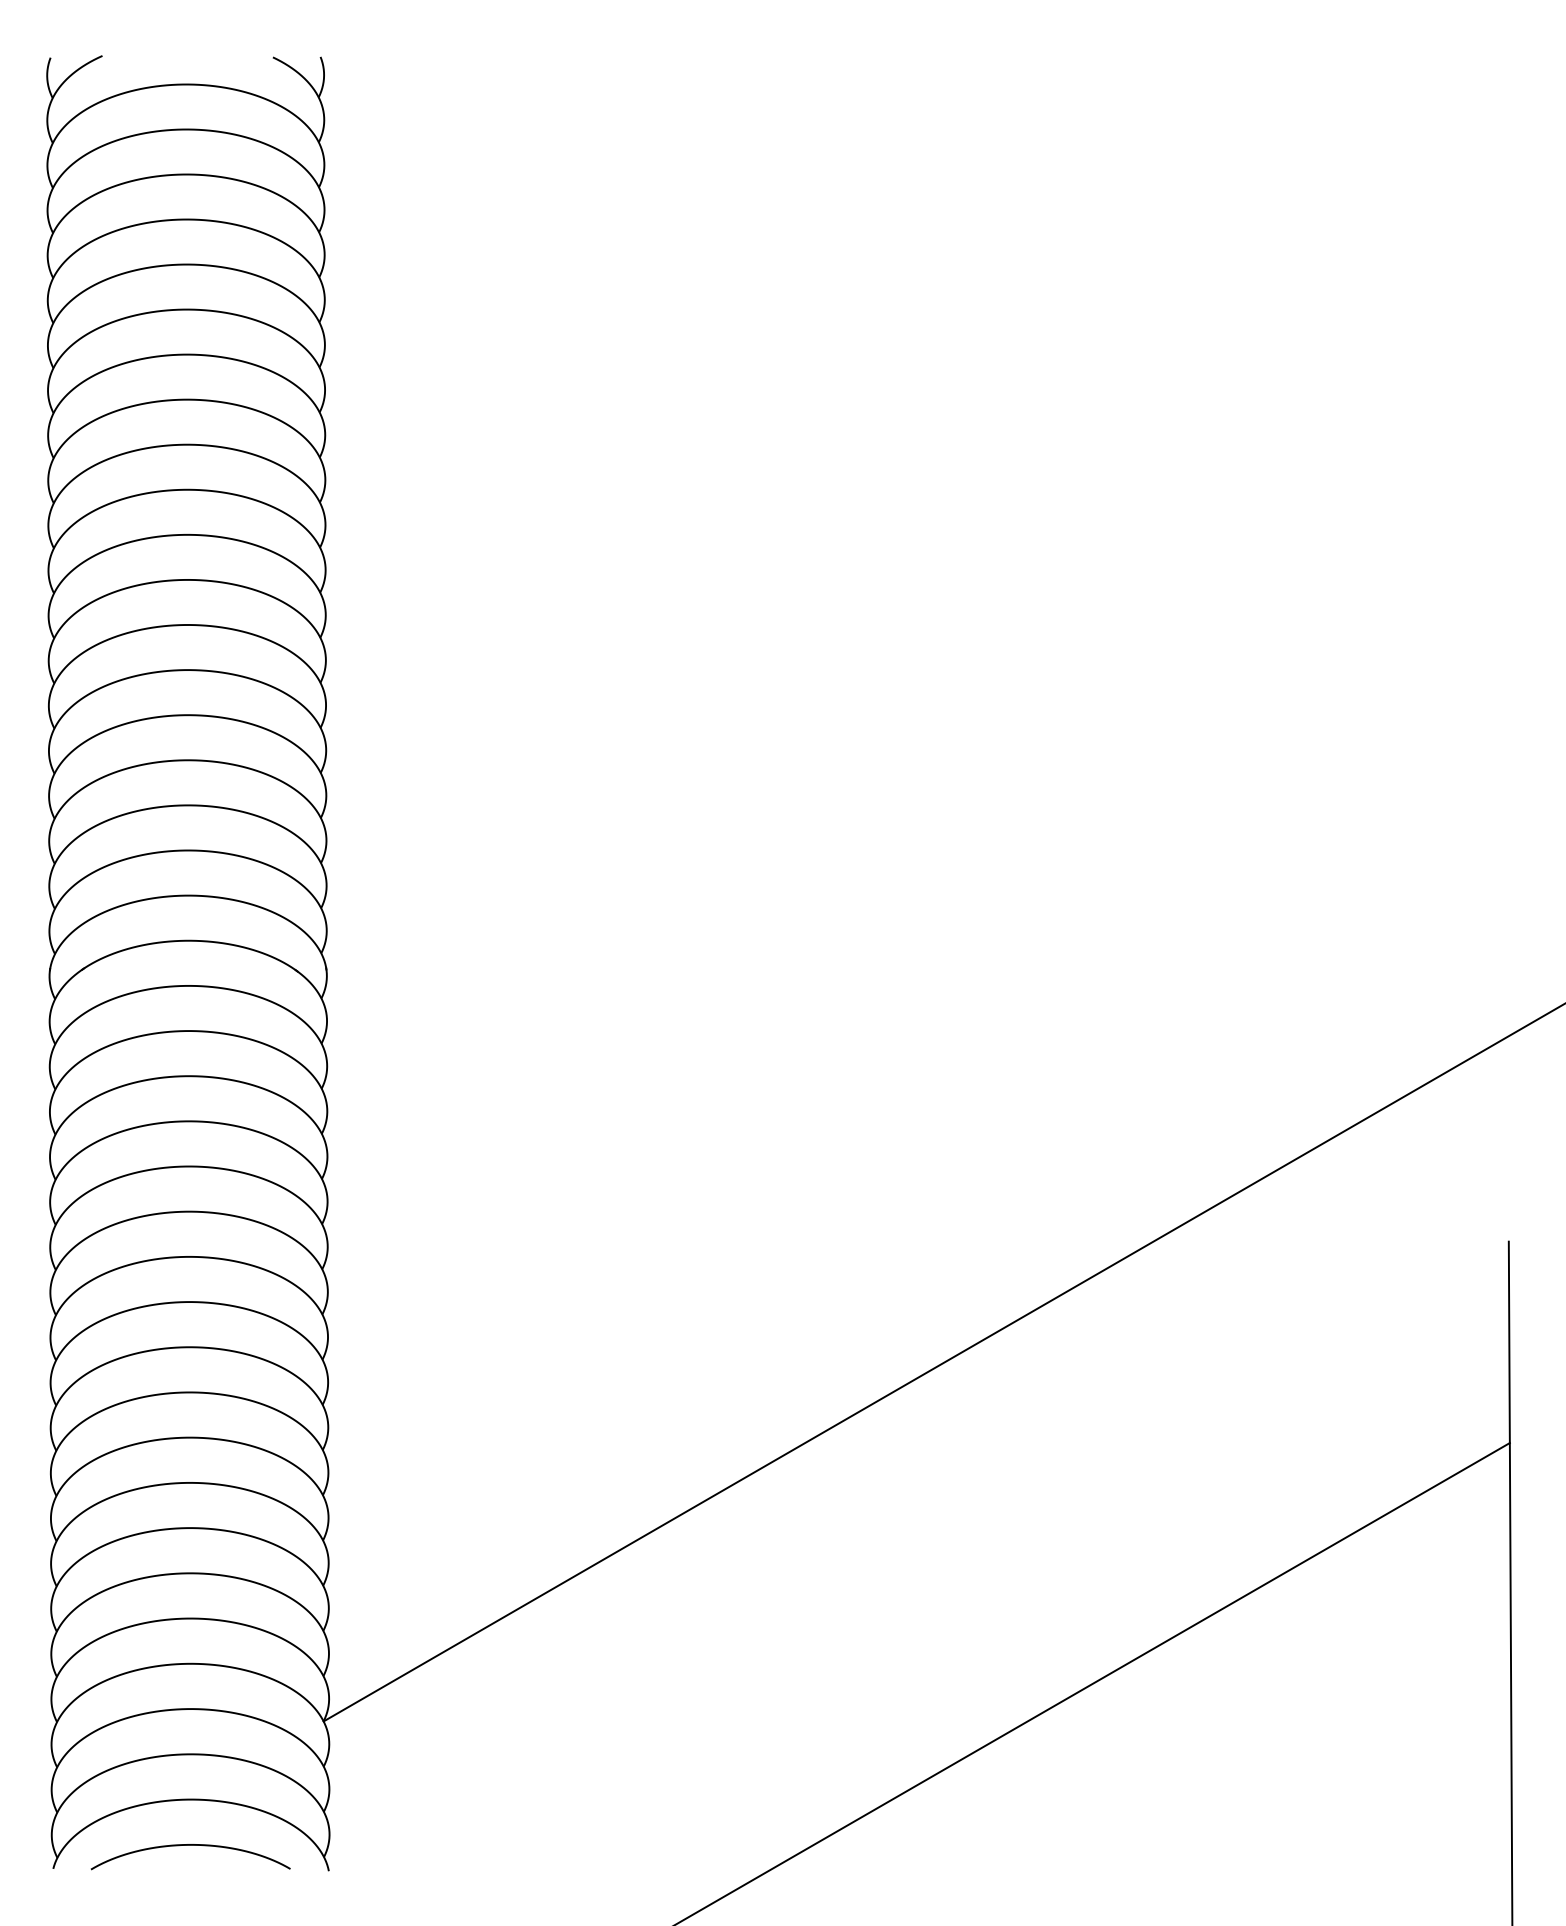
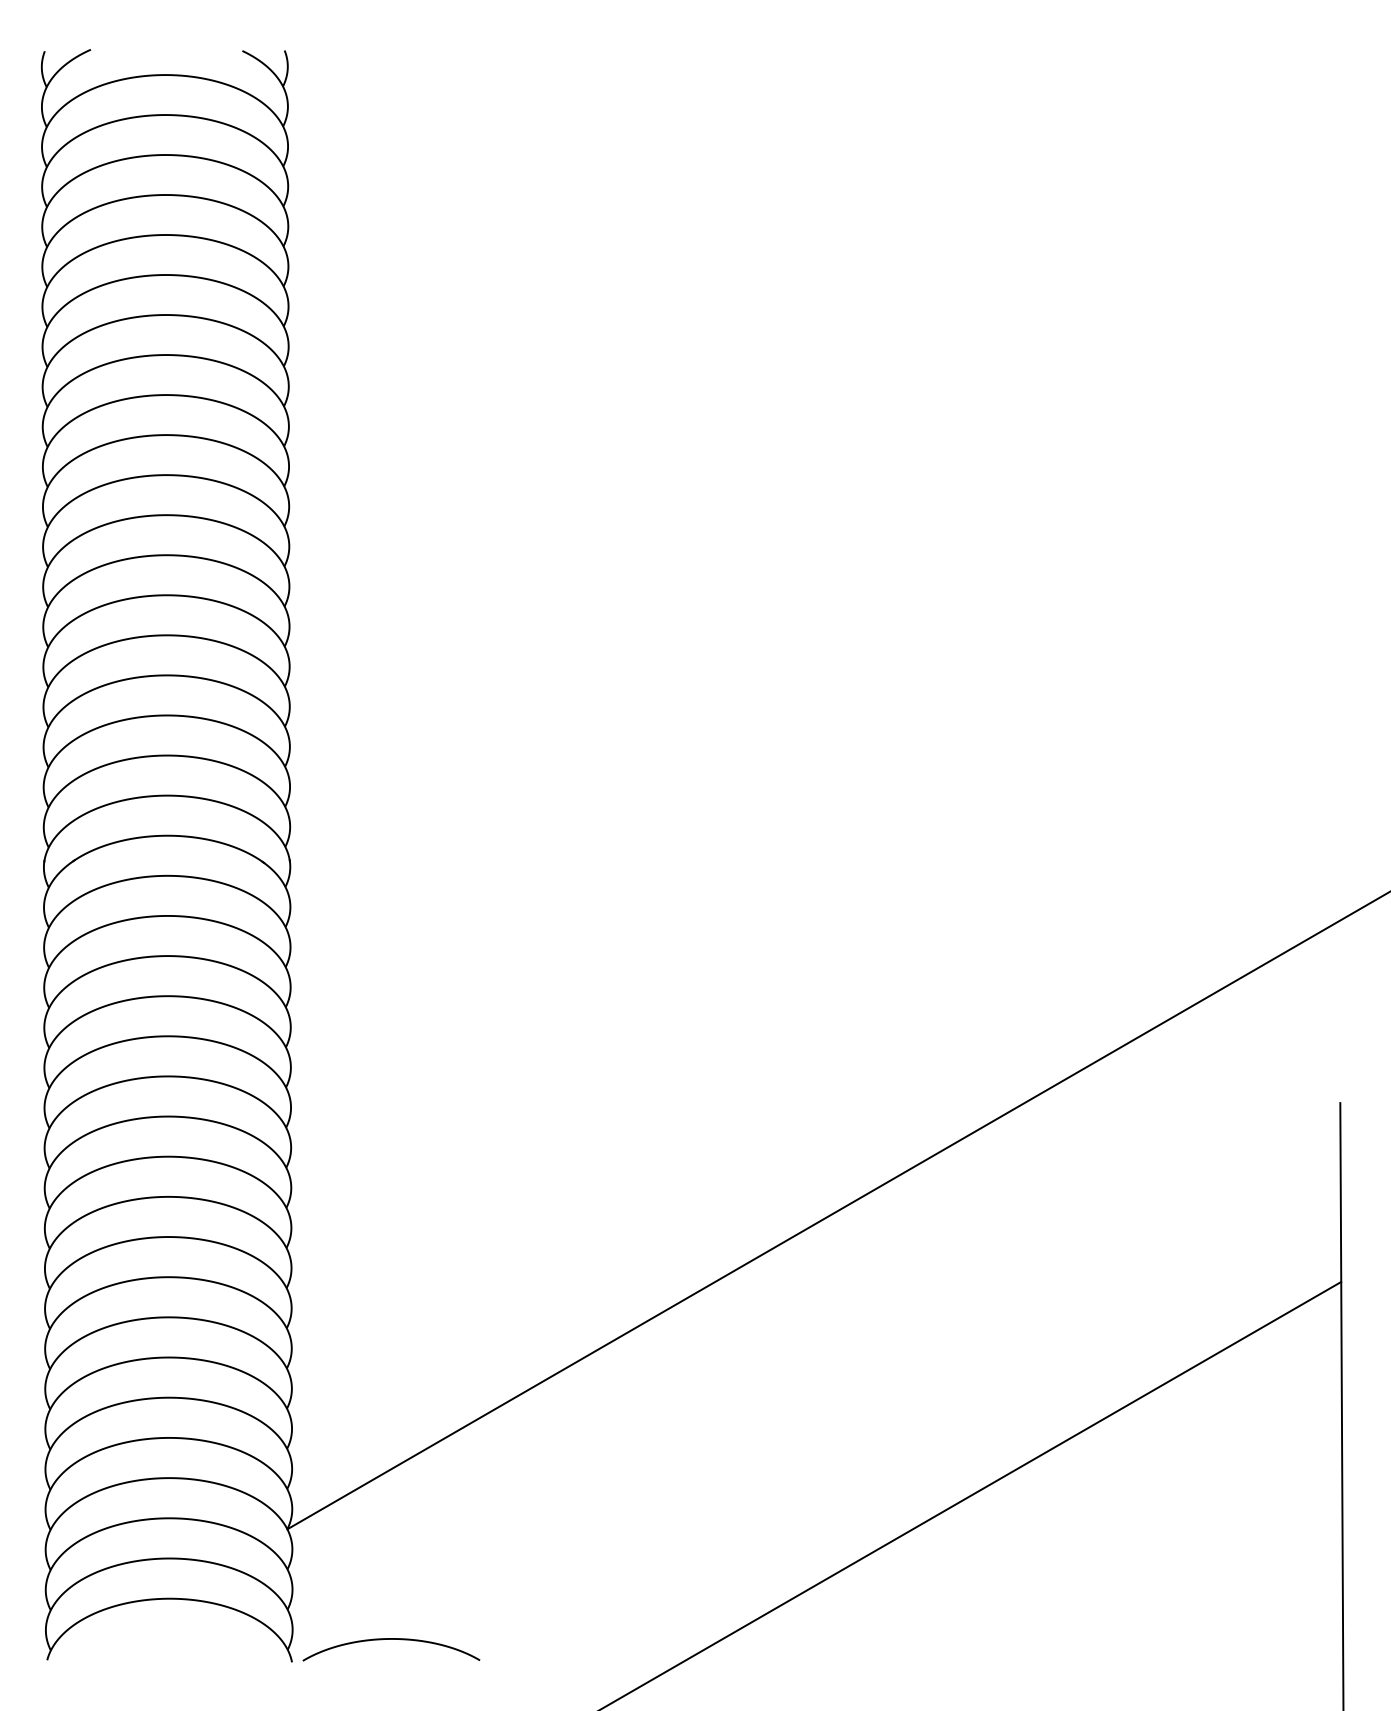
curve: (190, 1845) -> (391, 1639), moved

